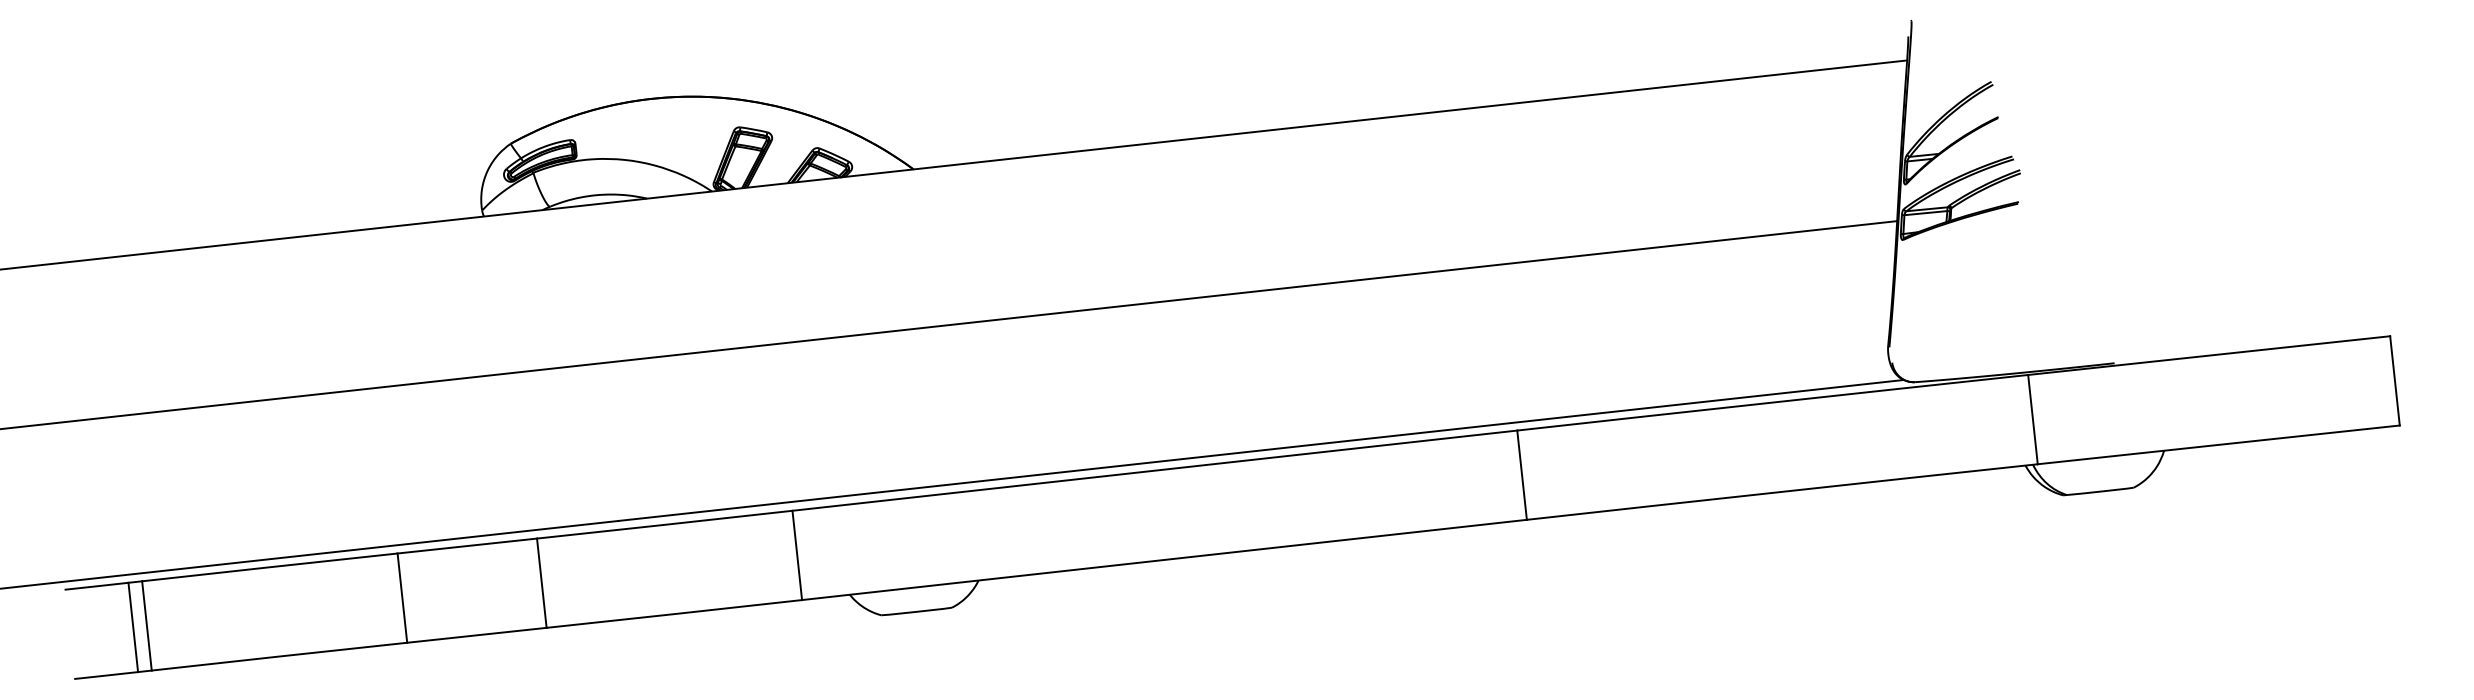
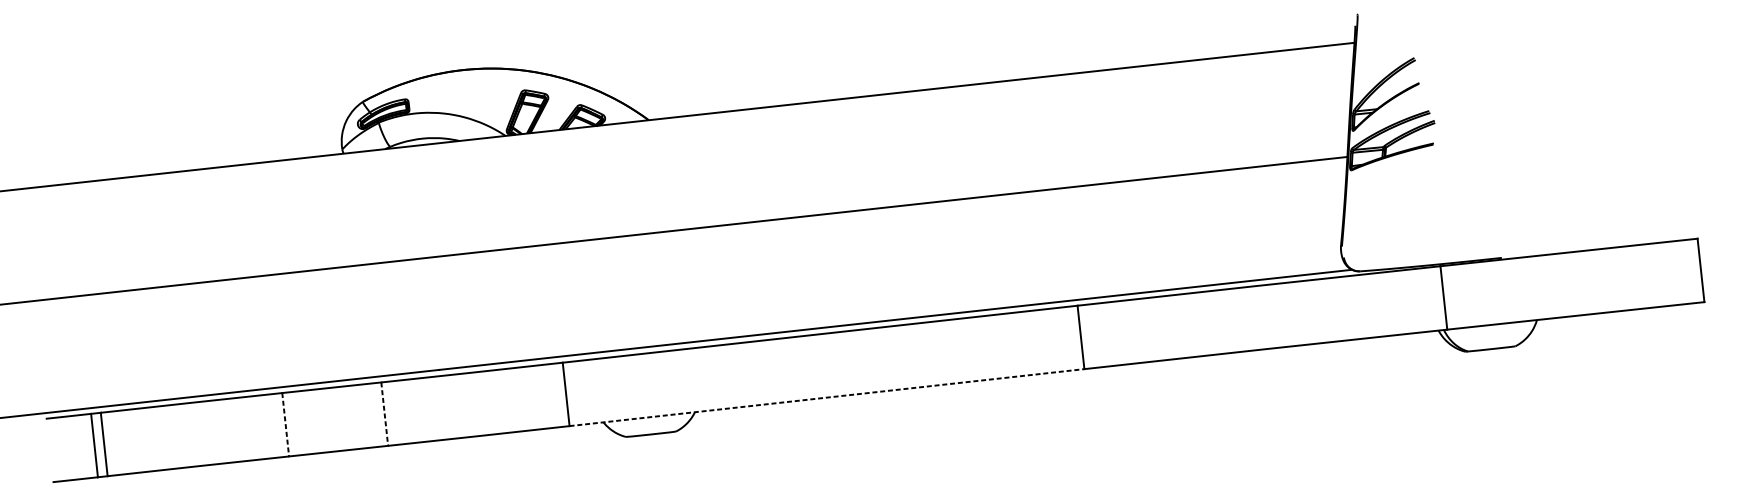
line: (1164, 559) -> (827, 397), solid -> dashed
line: (541, 583) -> (384, 414), solid -> dashed
line: (402, 598) -> (285, 425), solid -> dashed

